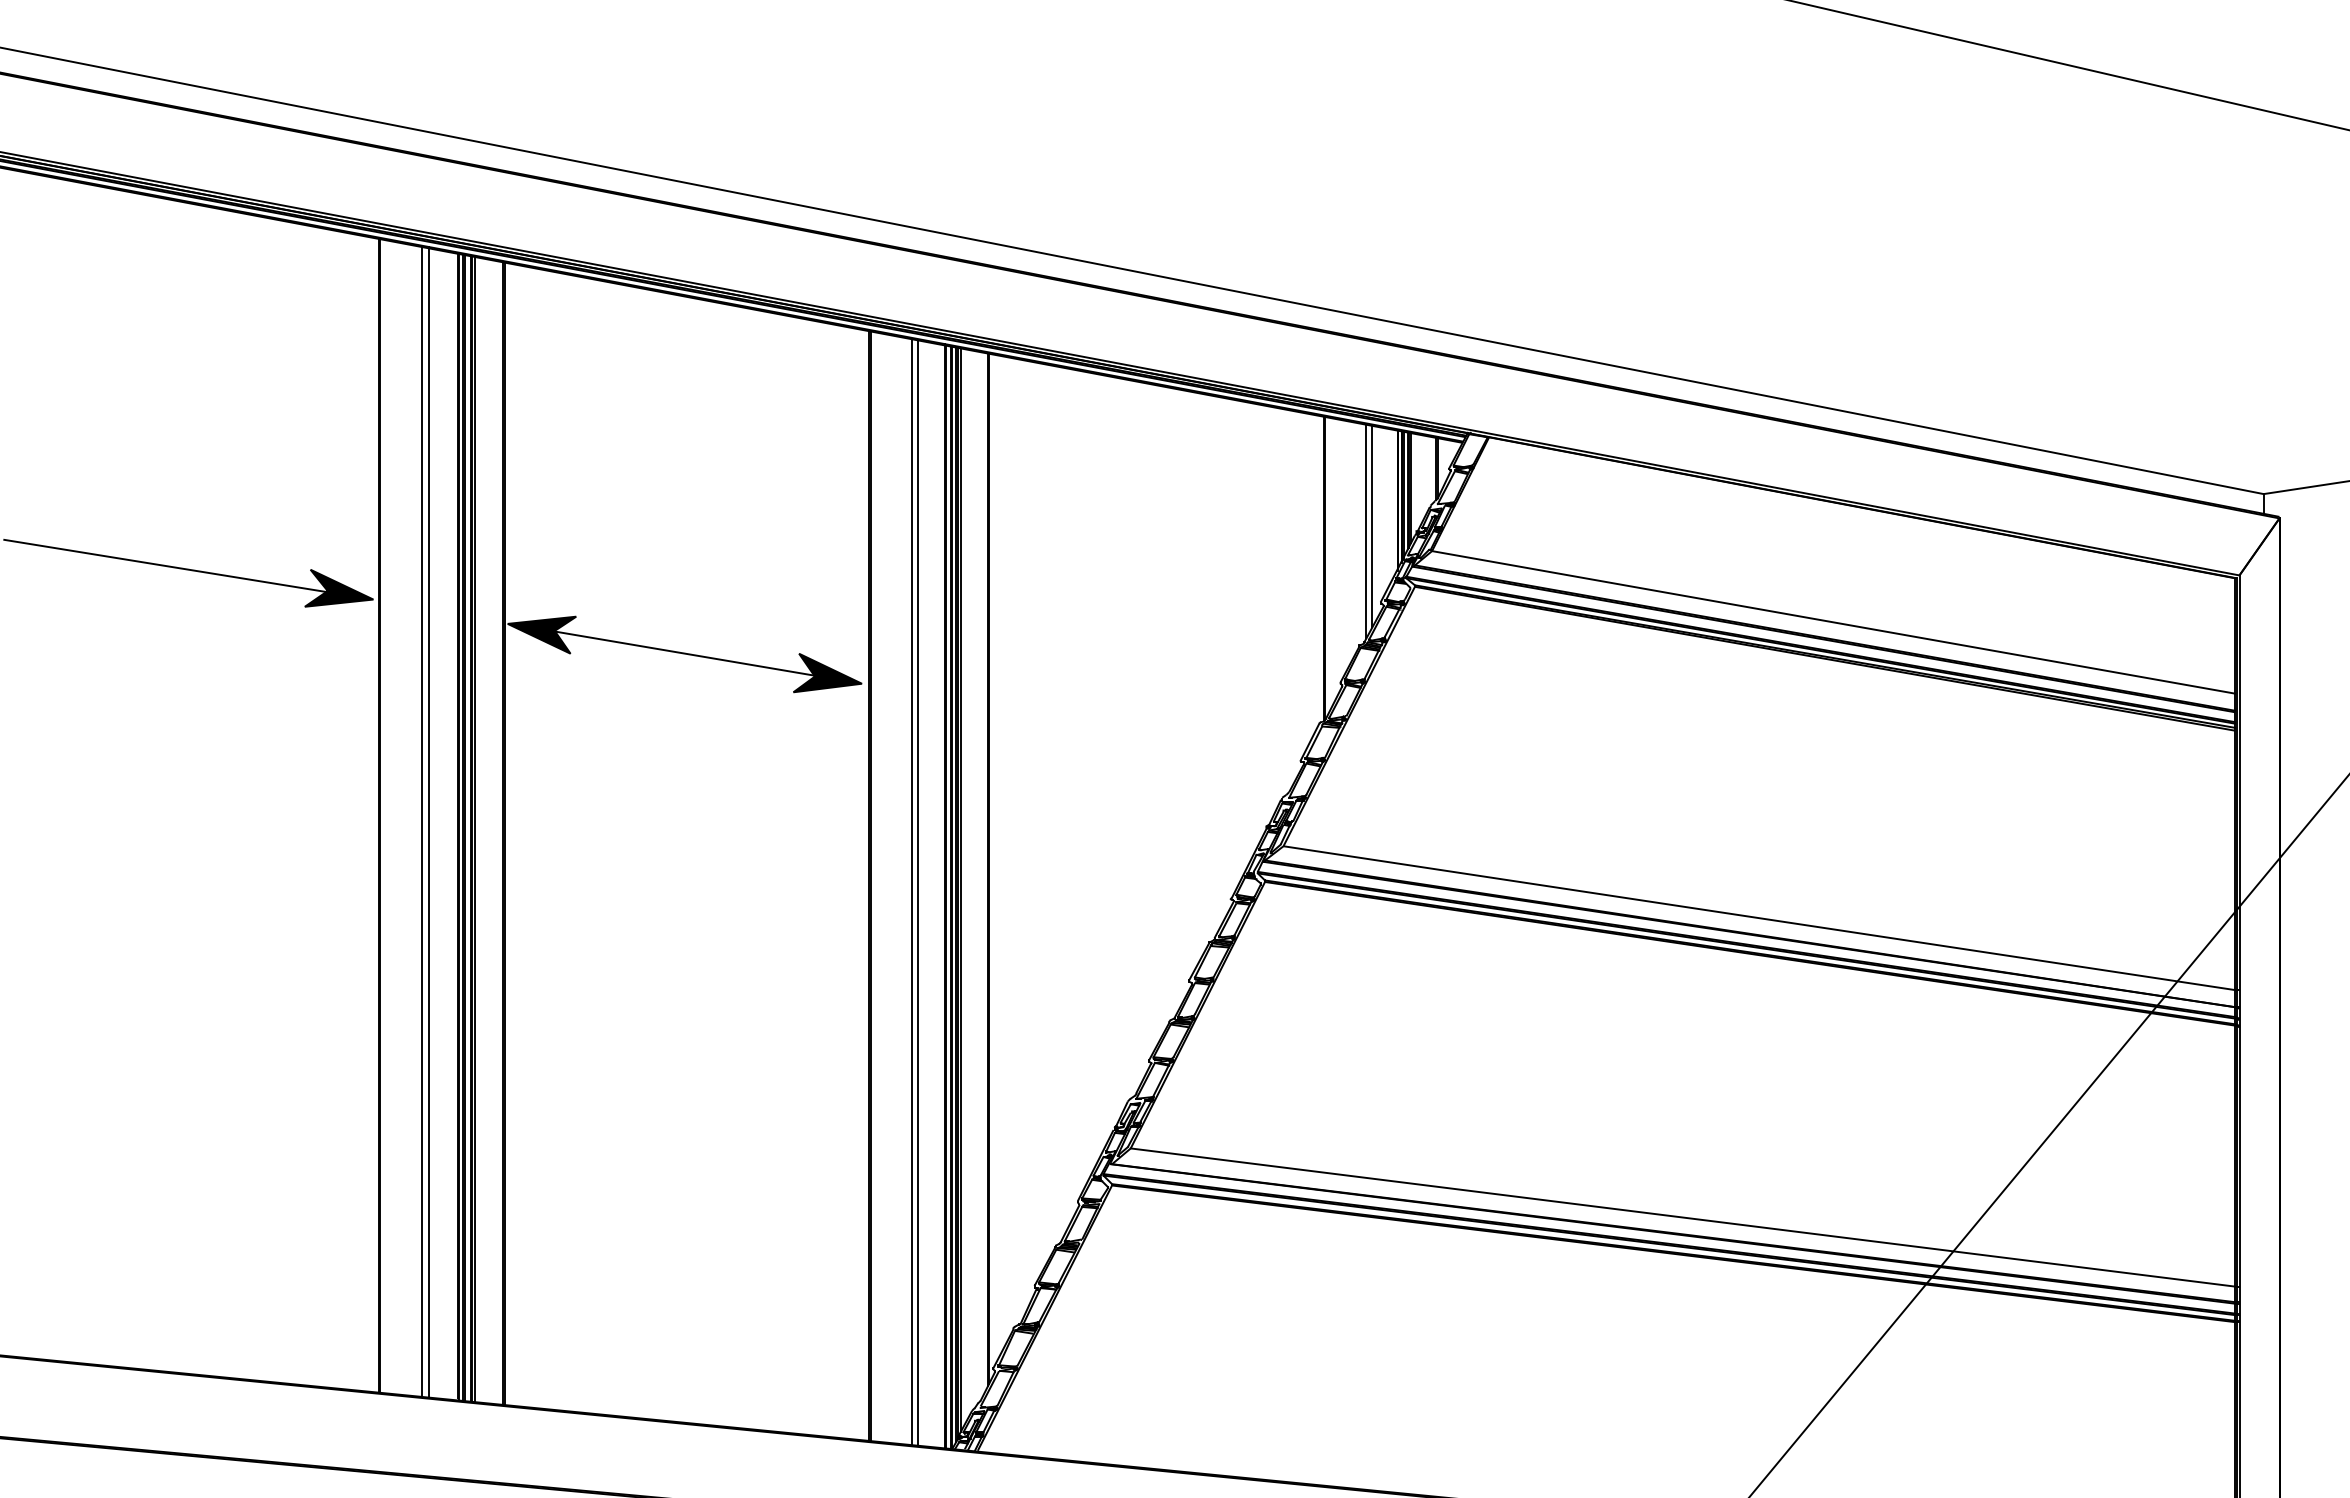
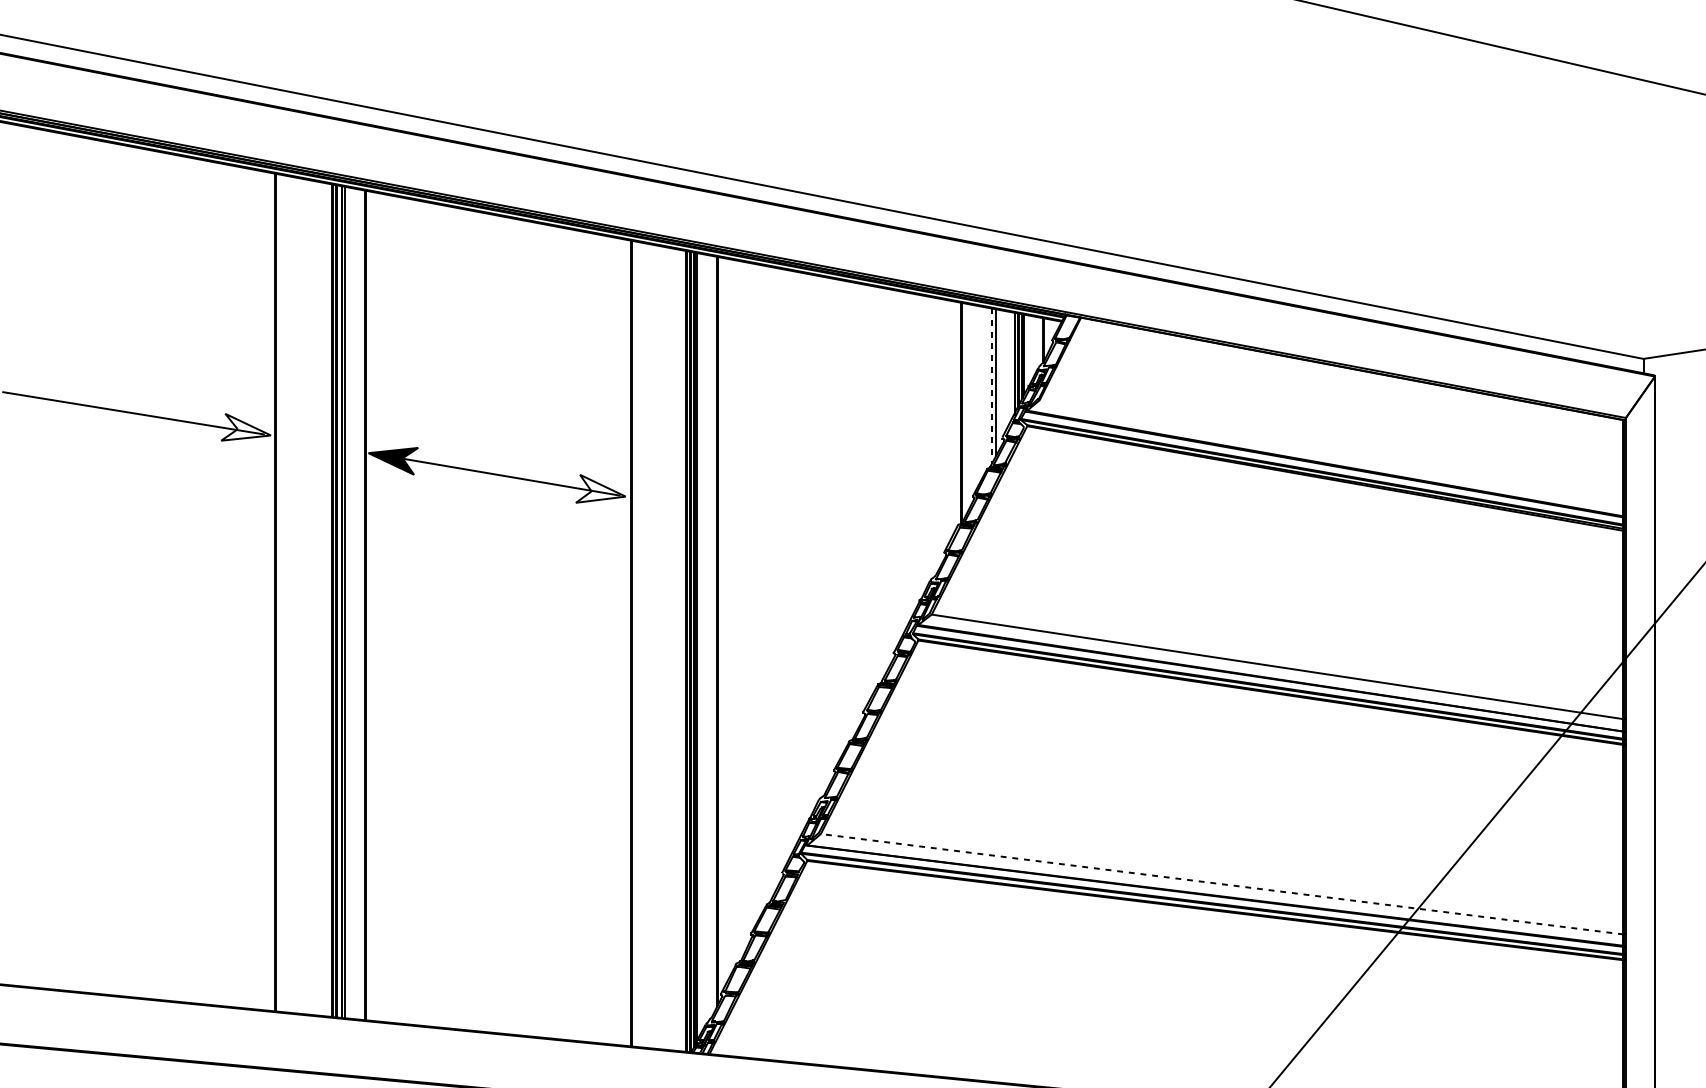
line: (1366, 531) -> (992, 386), solid -> dashed
fill: (338, 587) -> (245, 426), removed
line: (1833, 622) -> (1331, 452), removed
fill: (827, 672) -> (600, 488), removed
line: (422, 821) -> (306, 596), removed
line: (429, 821) -> (311, 596), removed
line: (912, 891) -> (662, 647), removed
line: (917, 892) -> (666, 648), removed
line: (1683, 1217) -> (1222, 884), solid -> dashed

